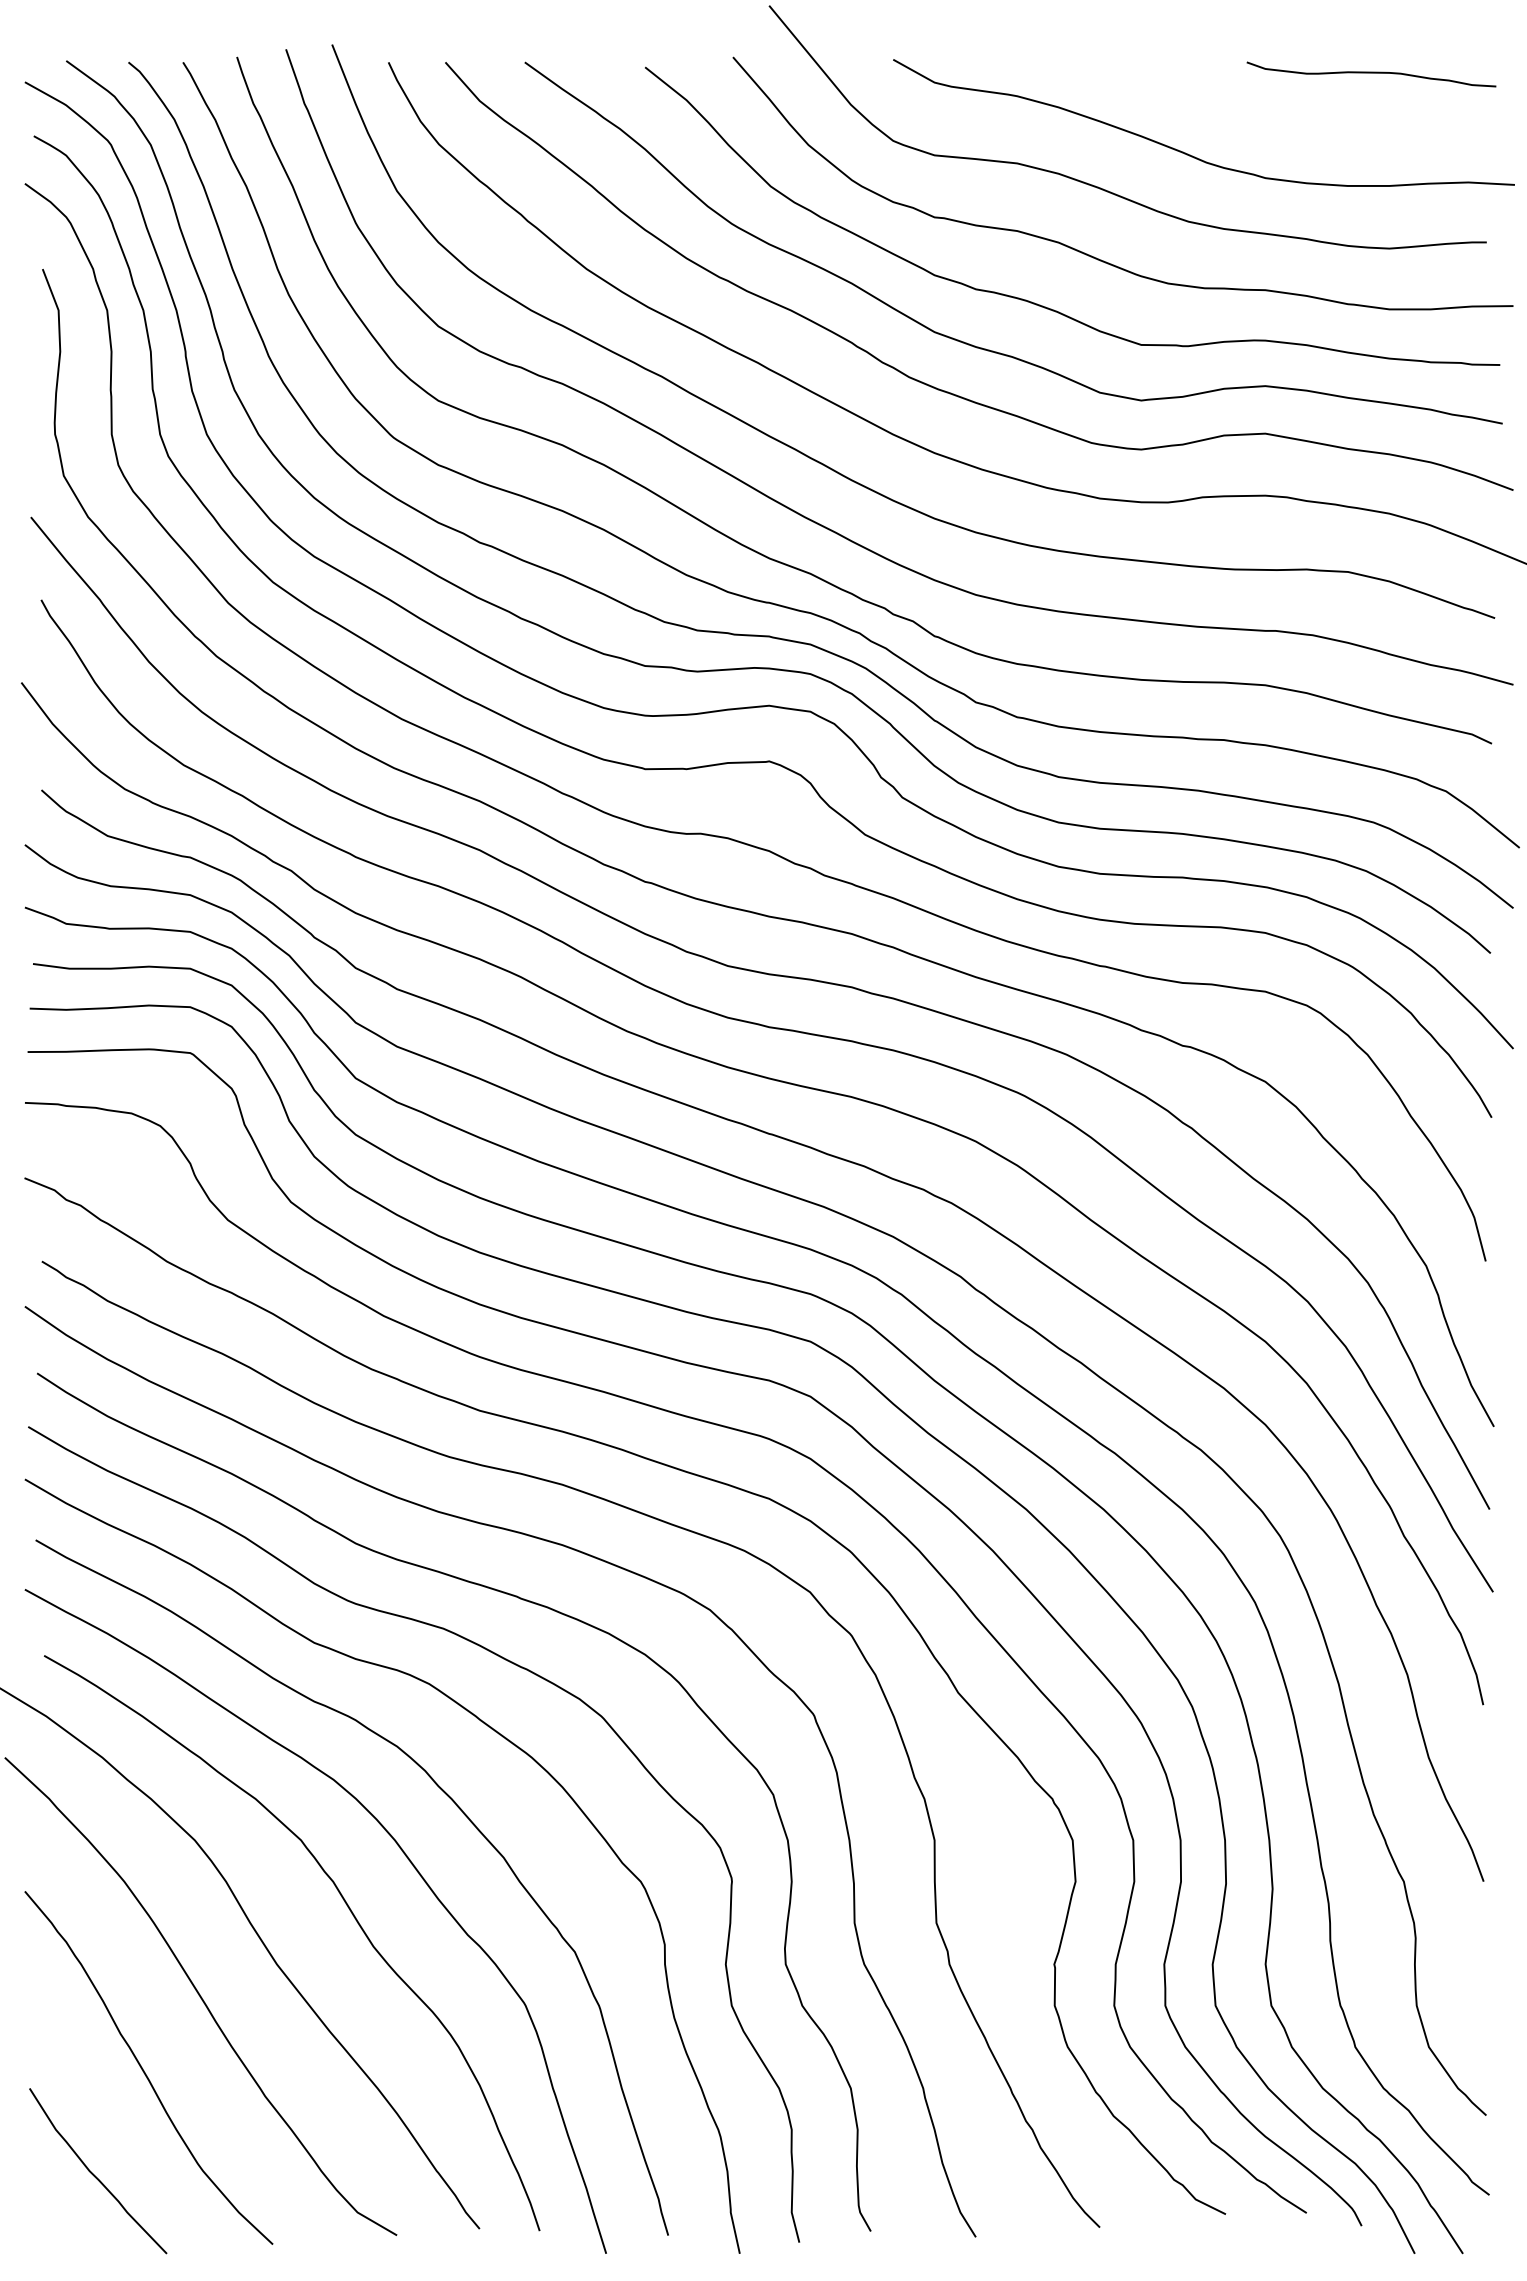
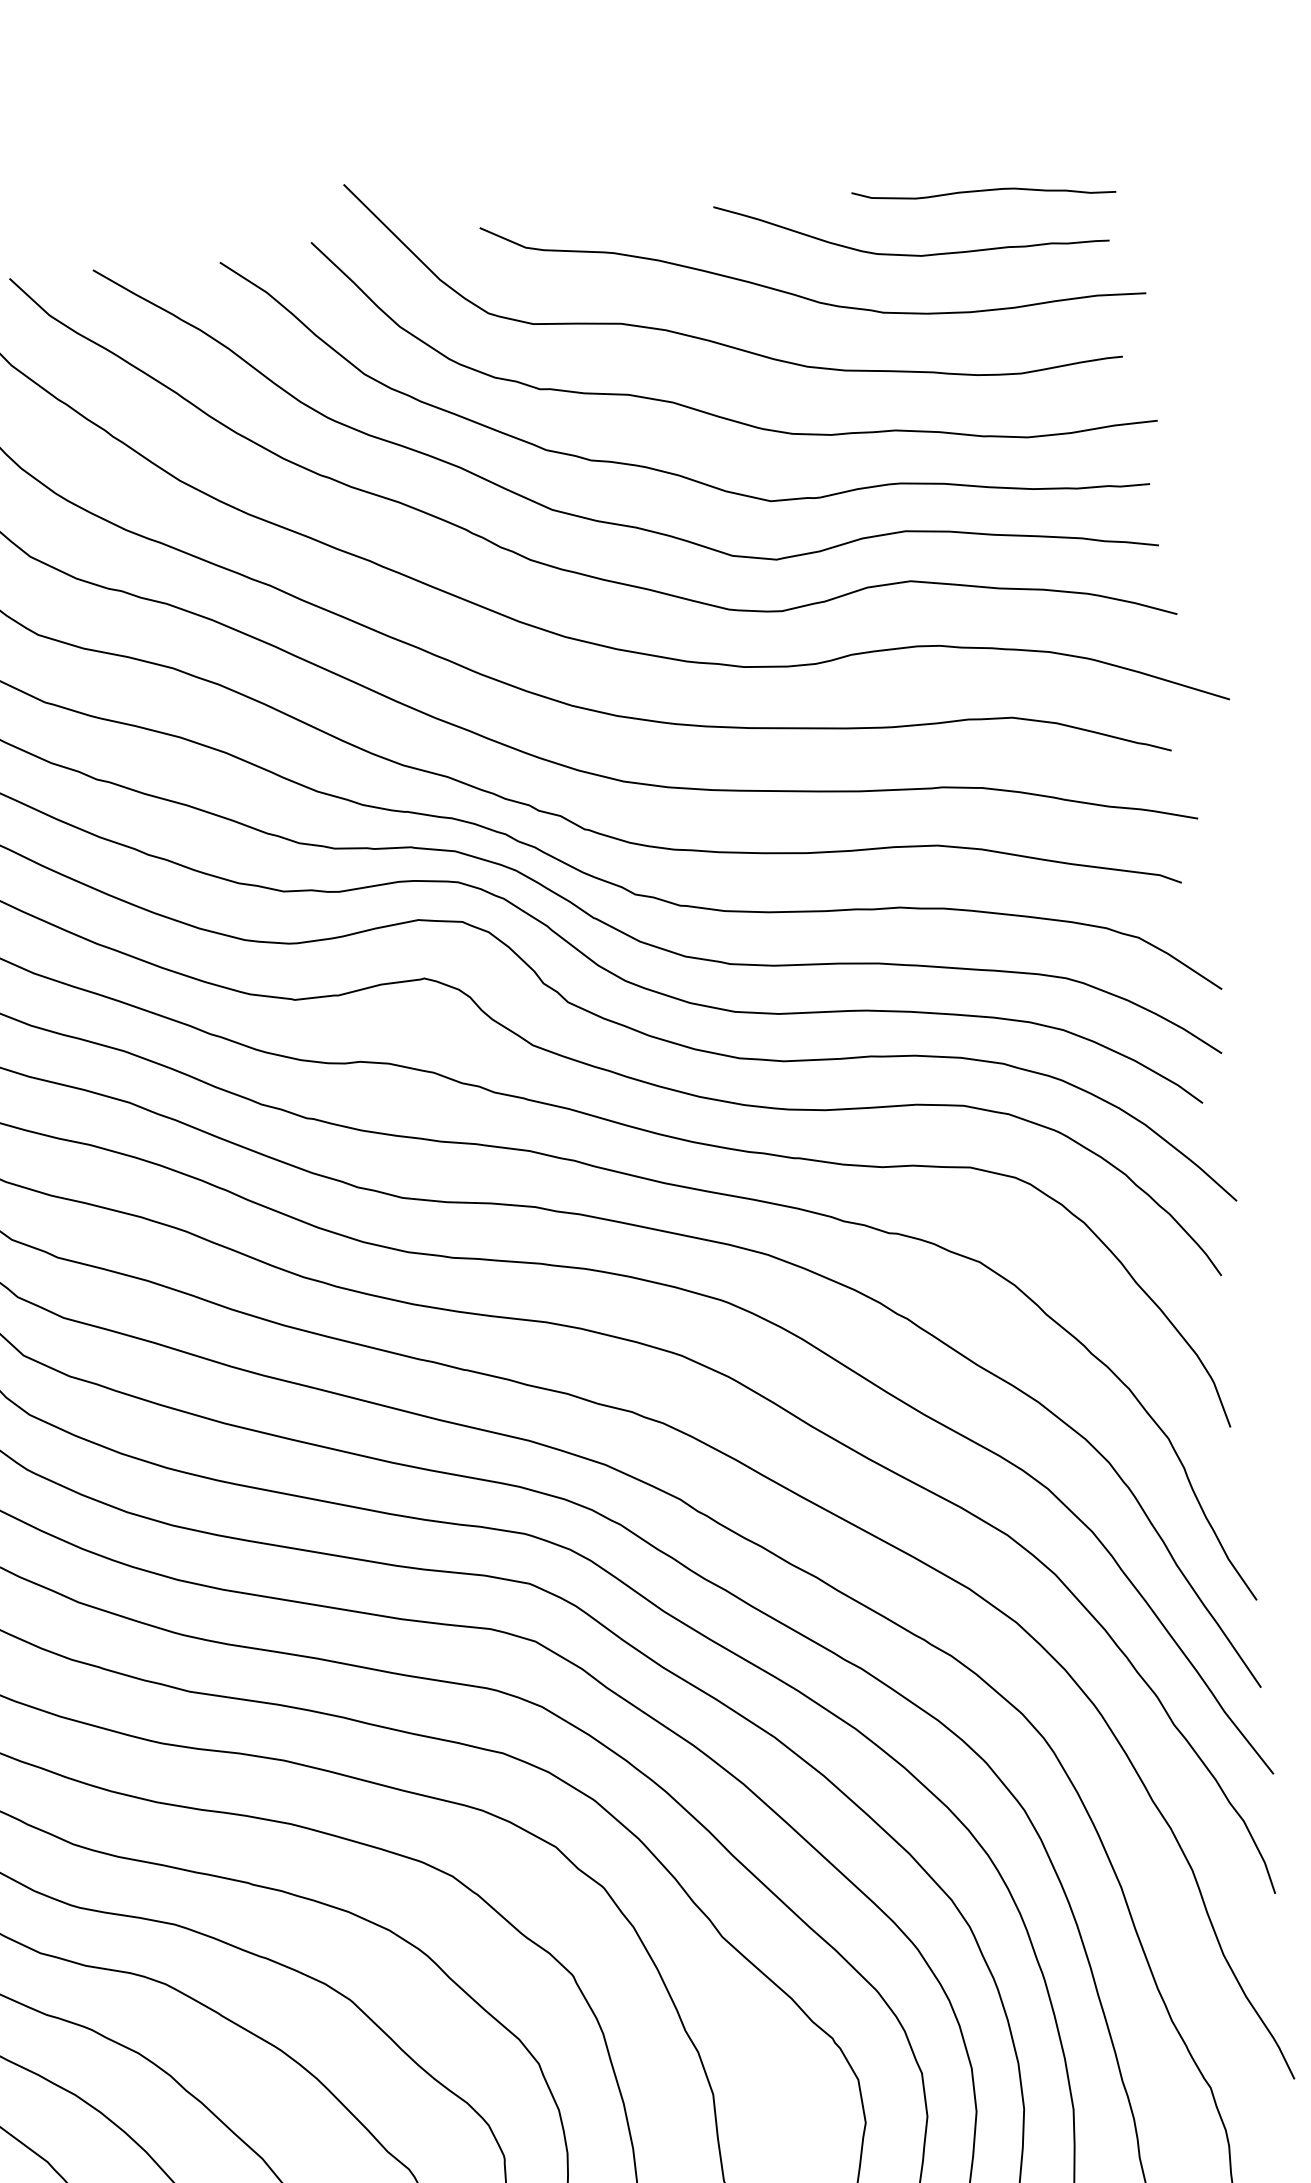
curve: (1296, 125) -> (910, 254), added

